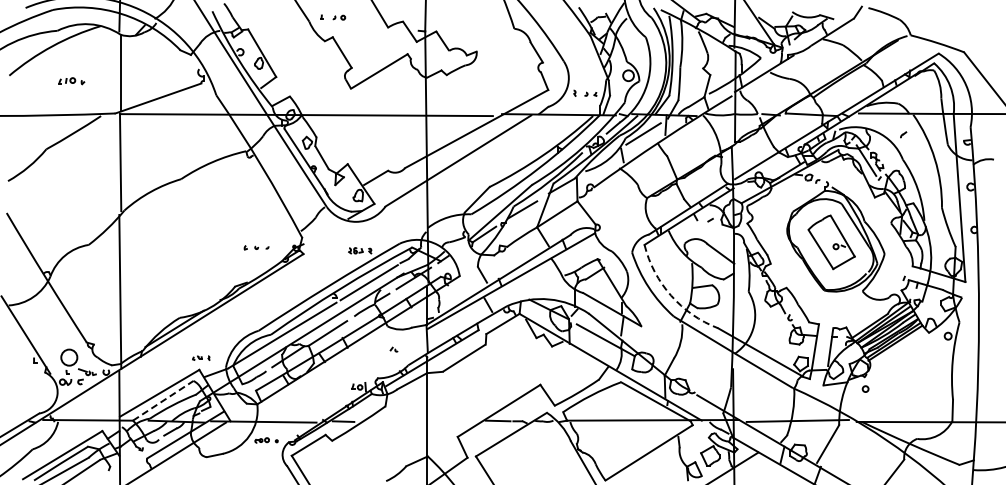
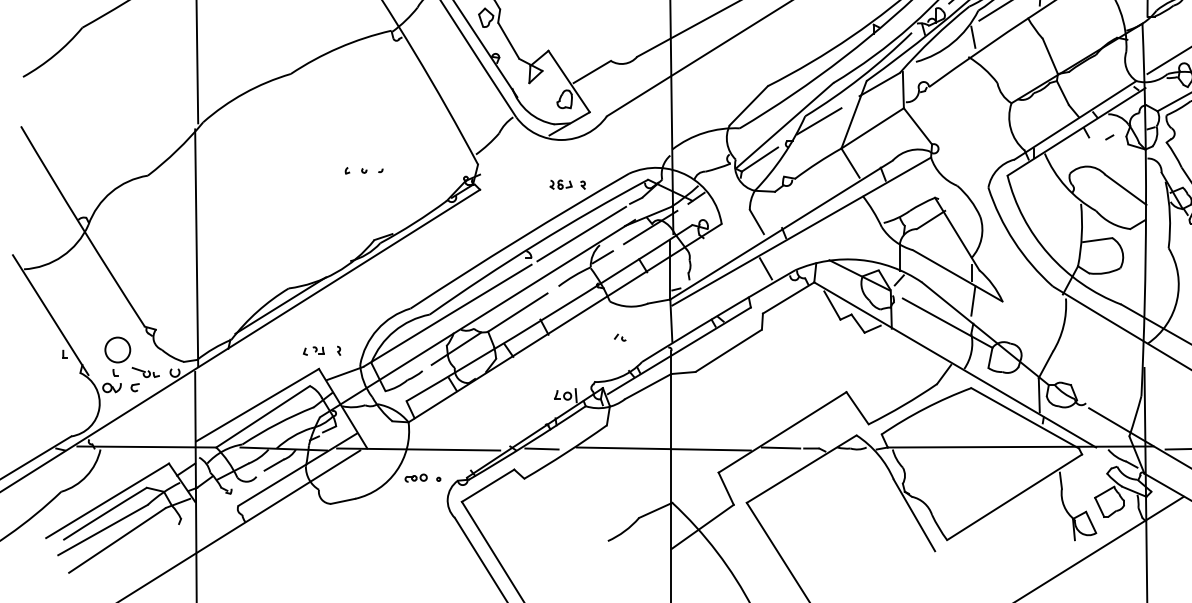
part: (256, 247) -> (364, 170), moved
arc: (671, 295) -> (1049, 253), dashed -> solid
part: (200, 357) -> (320, 349), size x1.43
line: (163, 400) -> (263, 416), dashed -> solid
line: (422, 421) -> (664, 448), added

